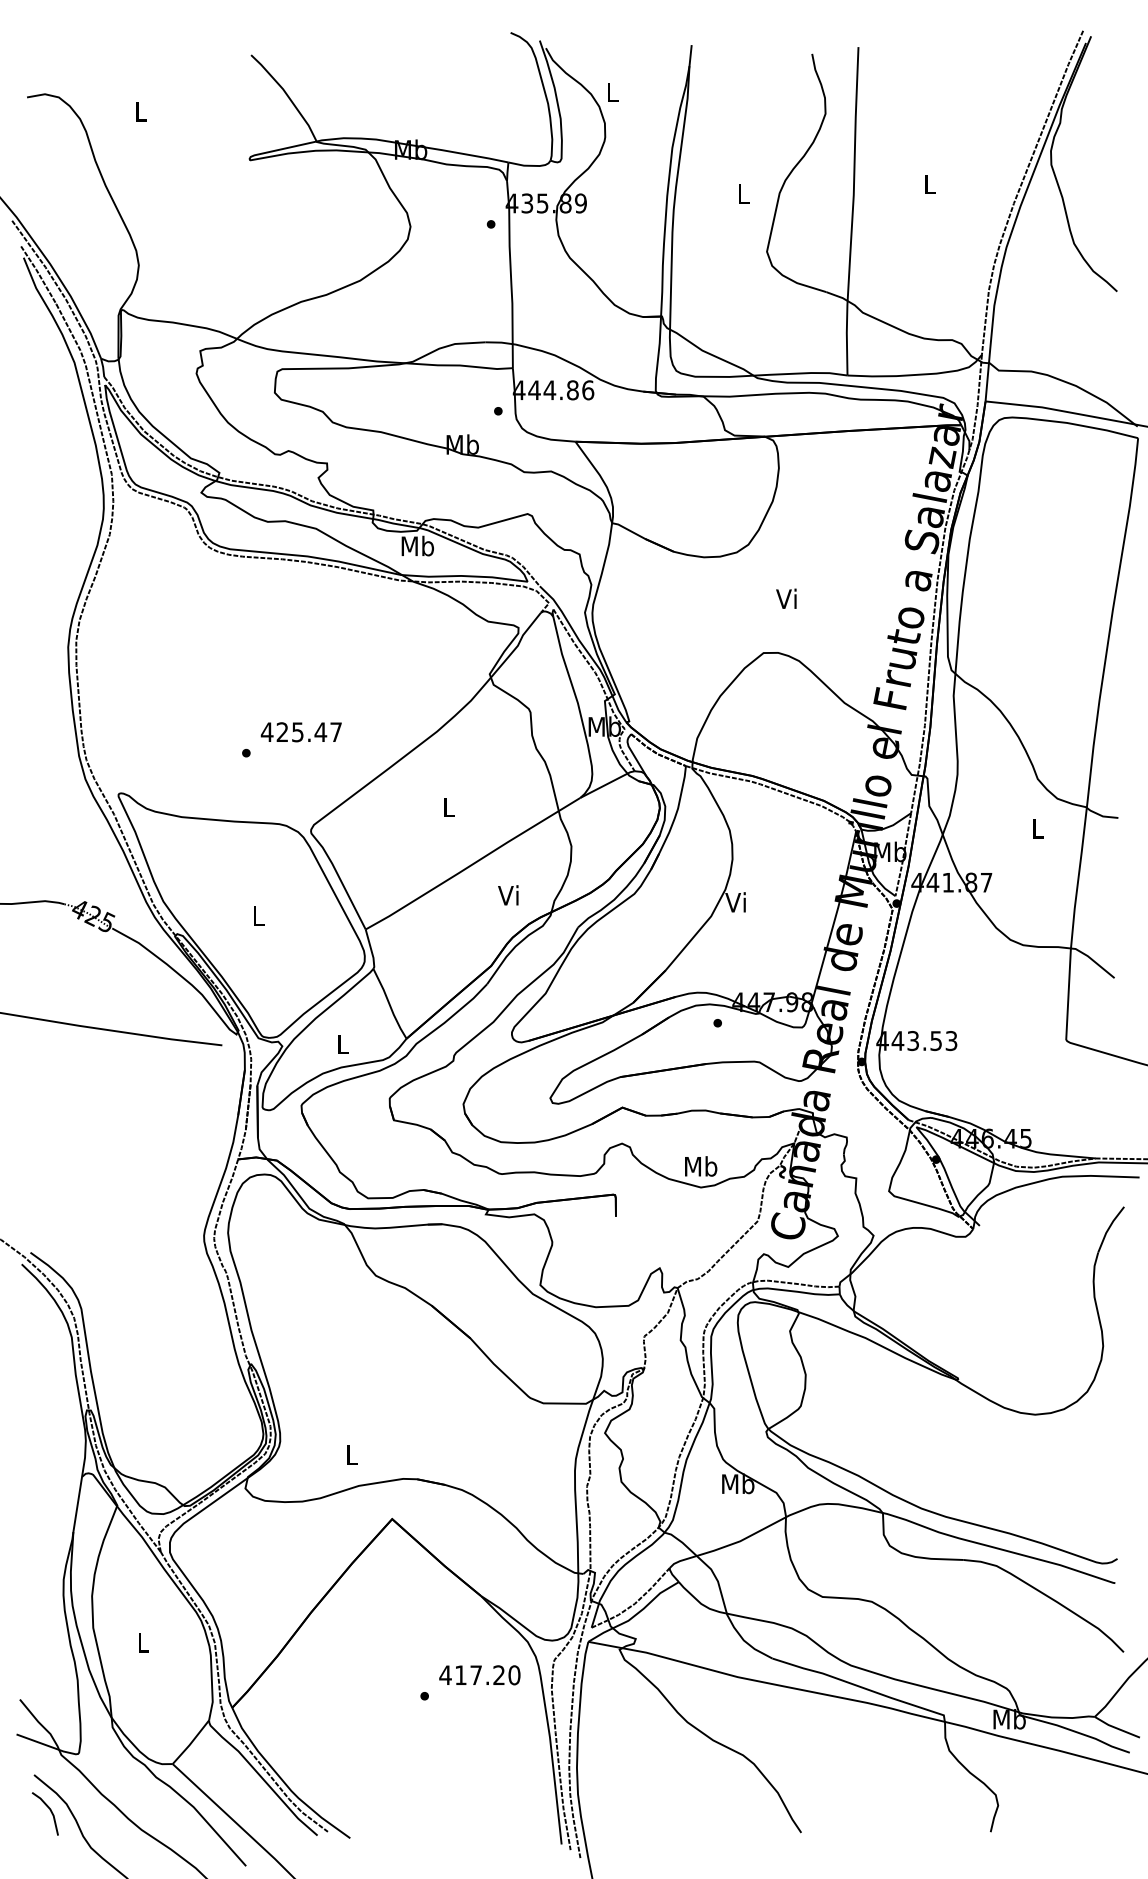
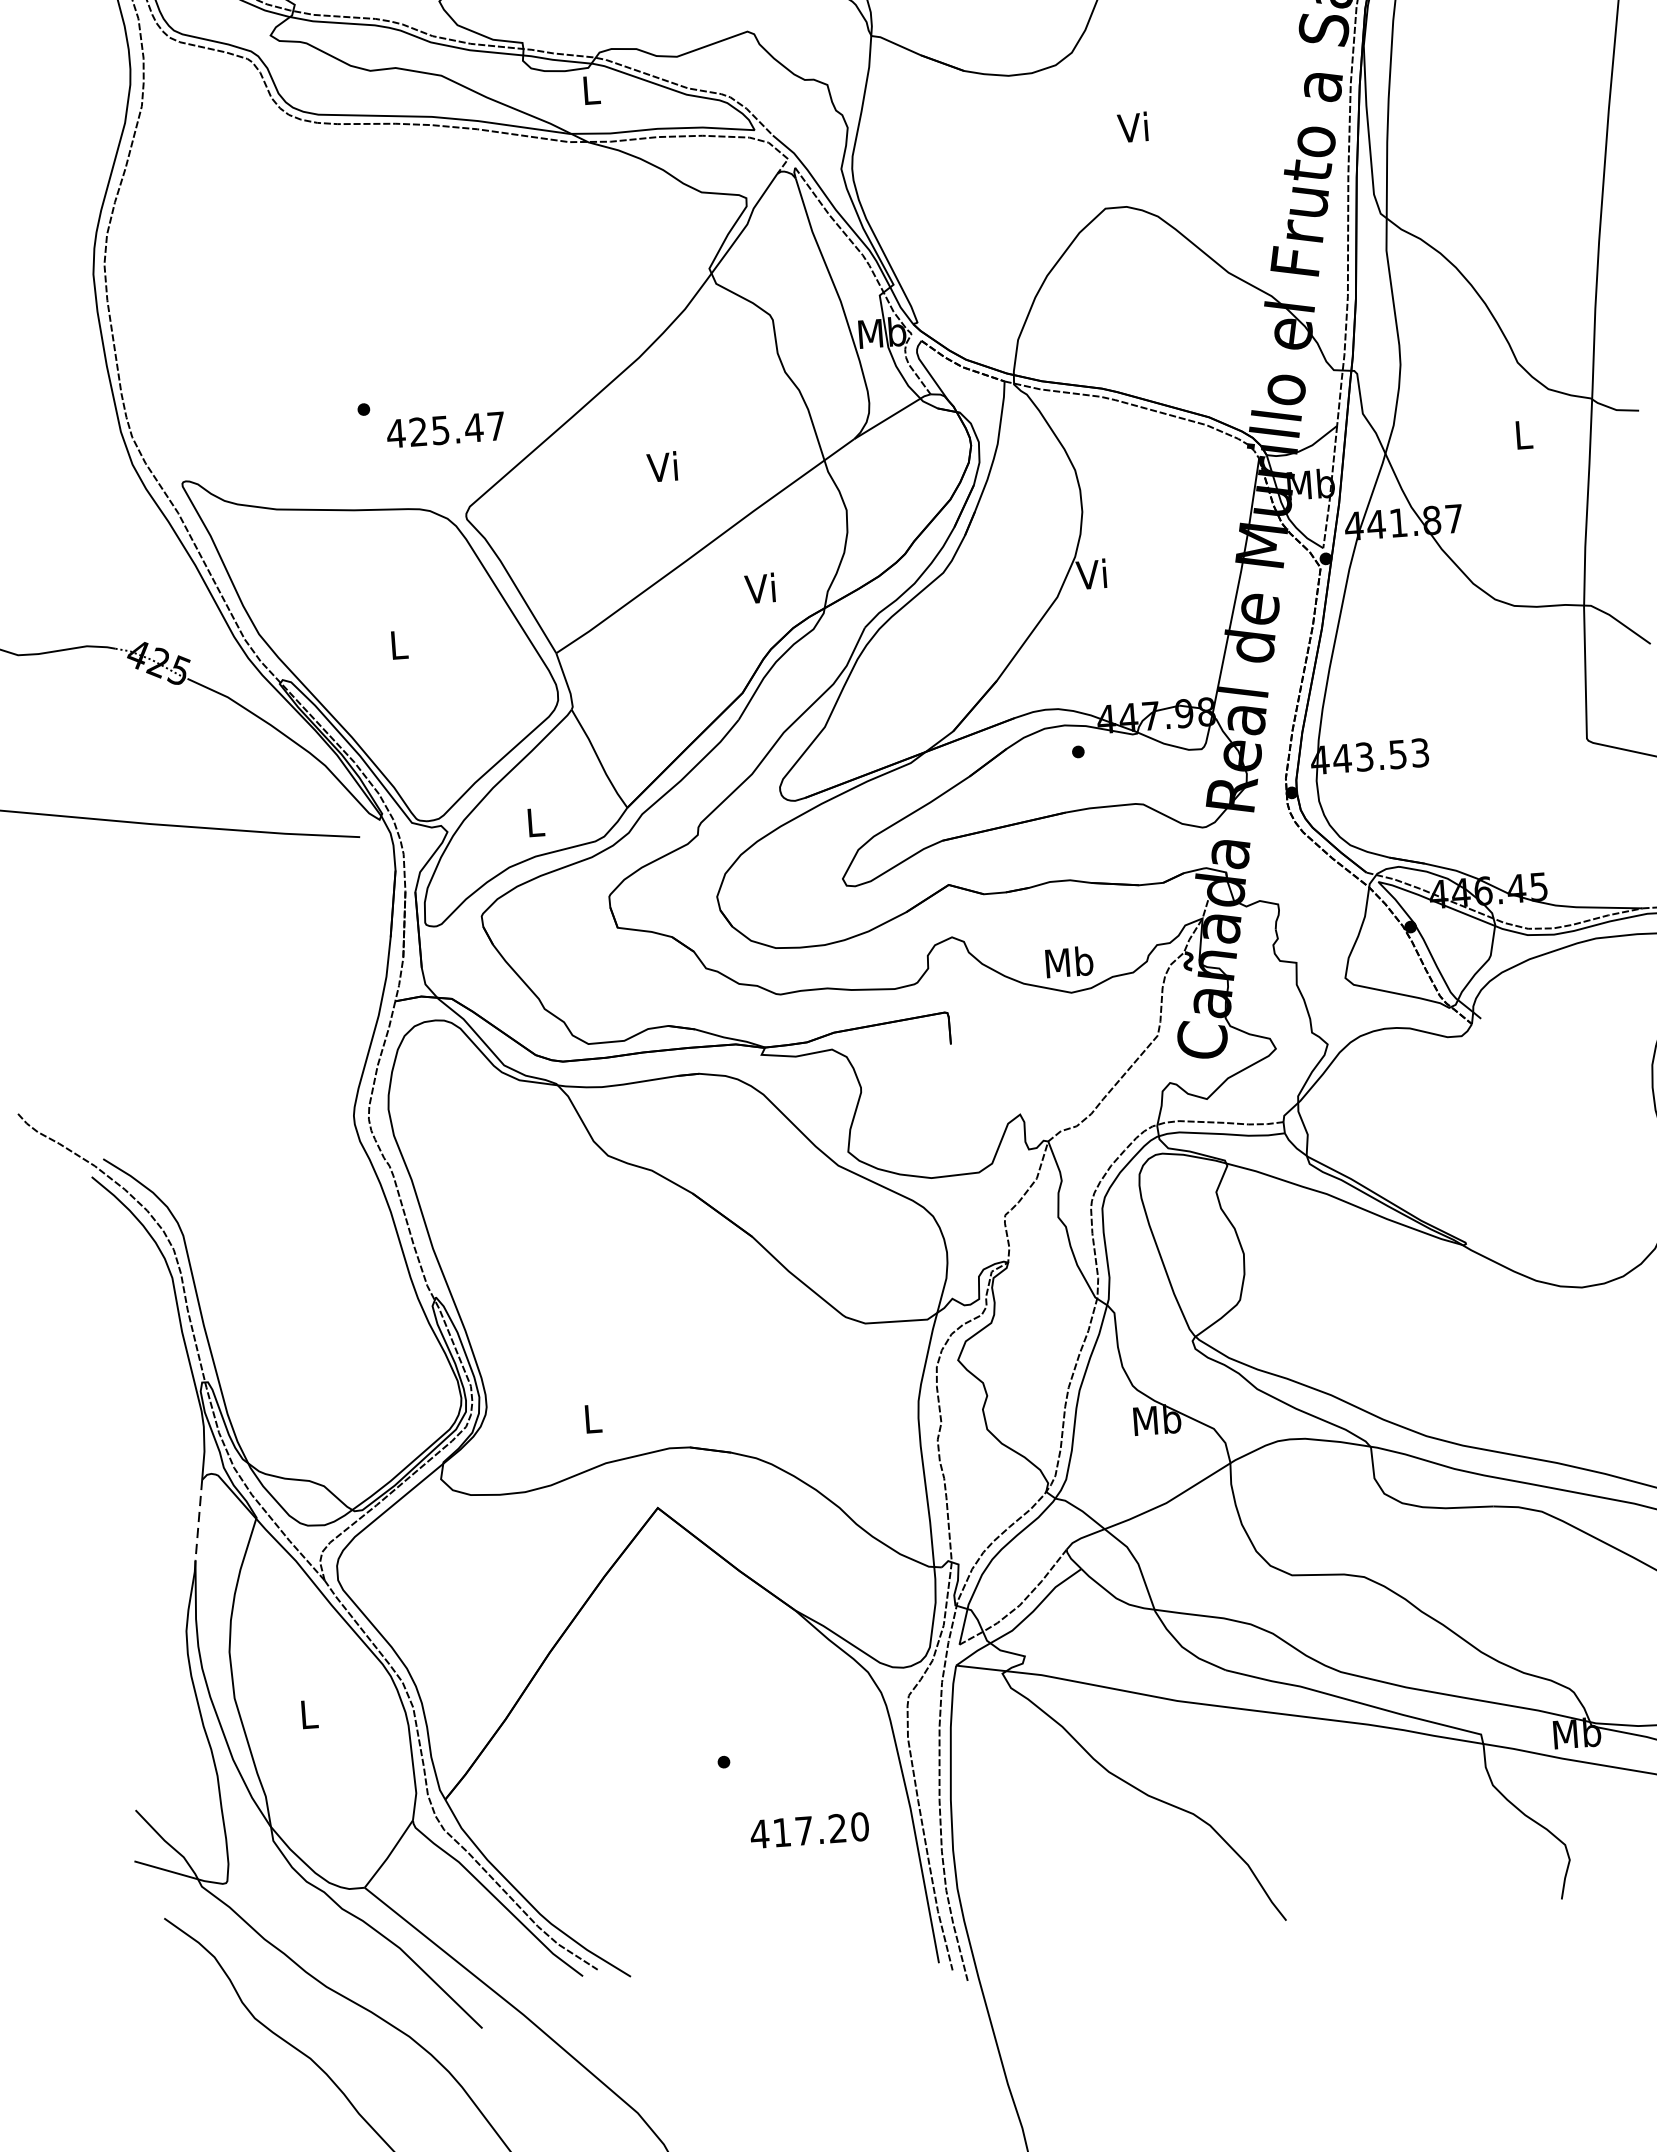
text: (417, 545) -> (590, 89), Mb -> L
text: (300, 732) -> (444, 430), moved
text: (447, 807) -> (662, 467), L -> Vi
line: (77, 1504) -> (198, 1520), solid -> dashed
text: (479, 1675) -> (809, 1830), moved
line: (49, 1810) -> (190, 1968), removed

